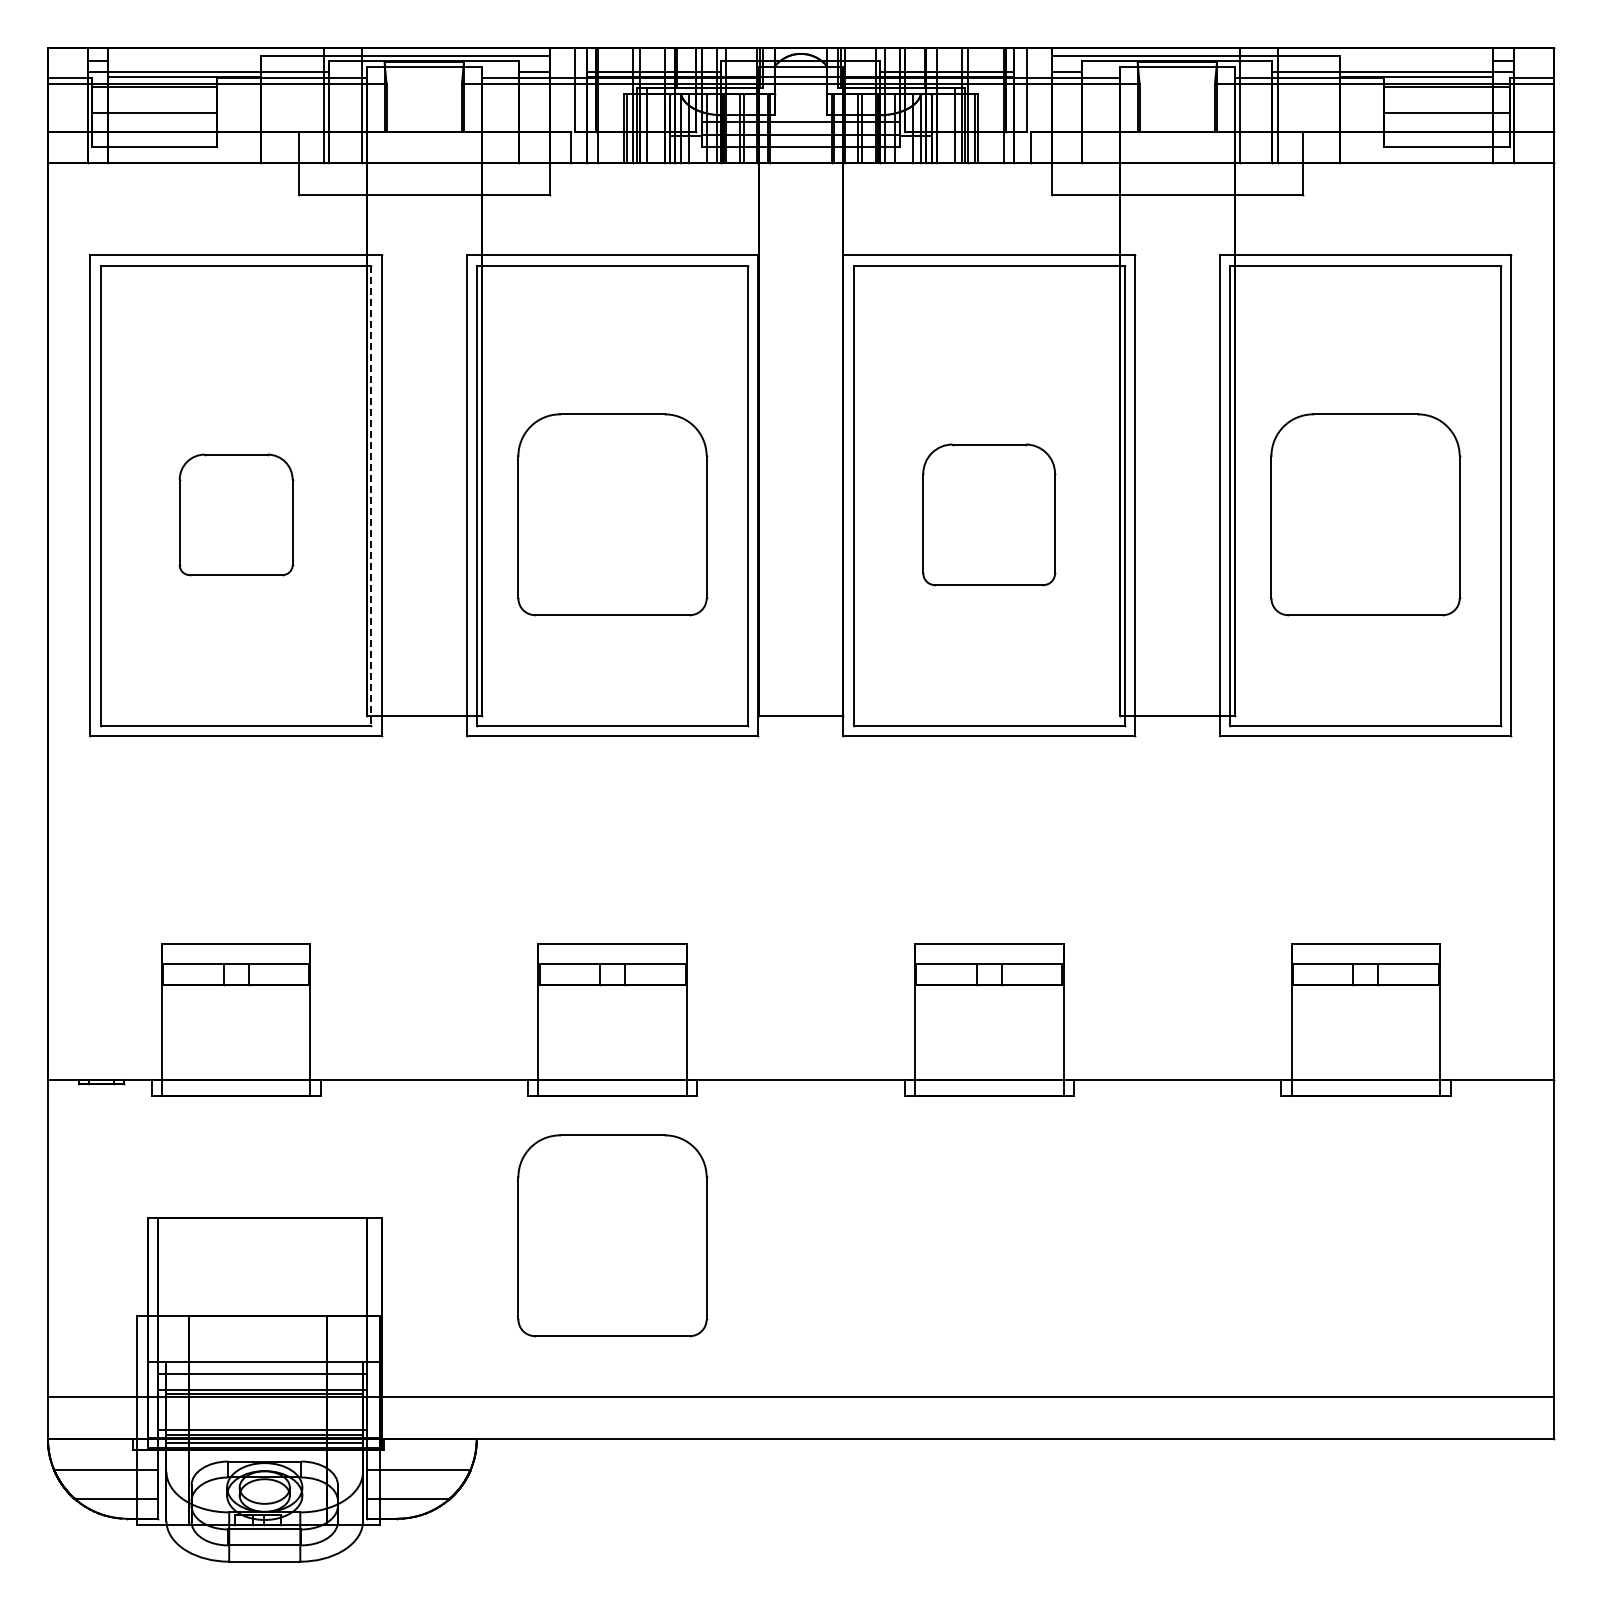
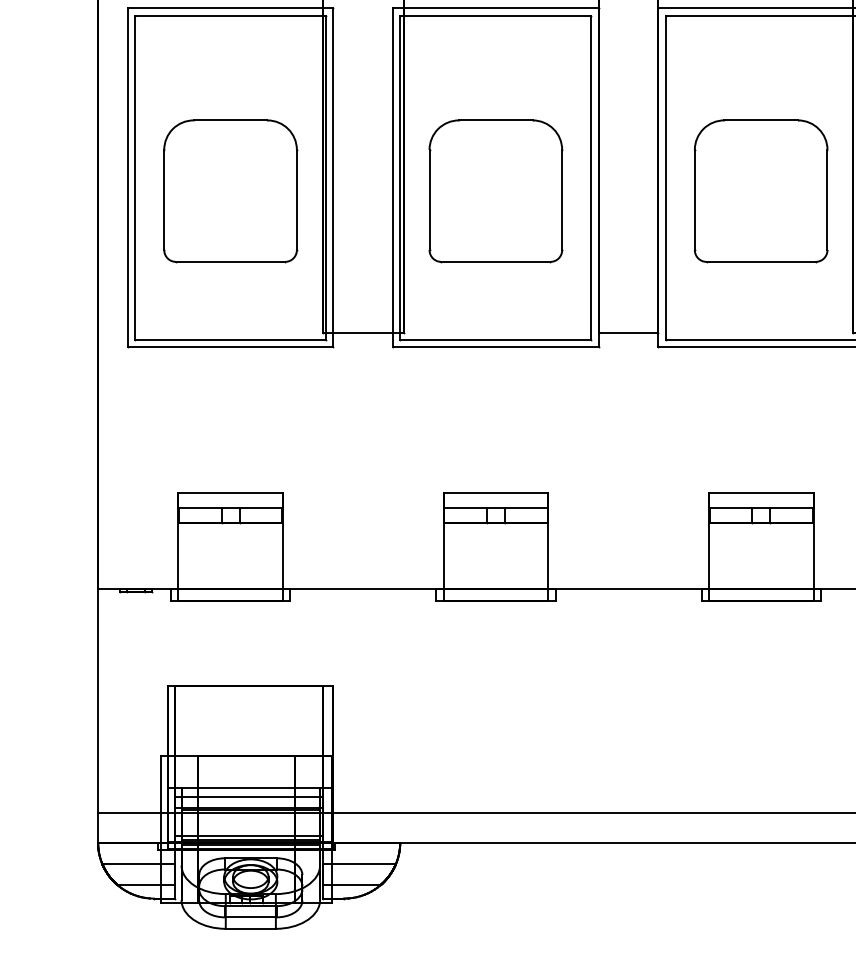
line: (371, 496) -> (326, 178), dashed -> solid
part: (236, 514) -> (230, 190), size x1.67
part: (989, 514) -> (761, 190), size x1.43
part: (612, 1235) -> (495, 698), removed

